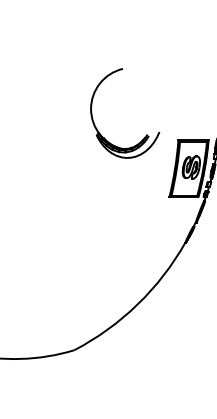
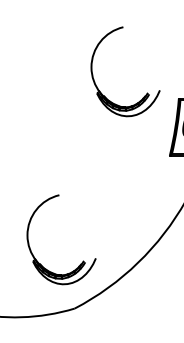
part: (82, 302) -> (82, 260), added

